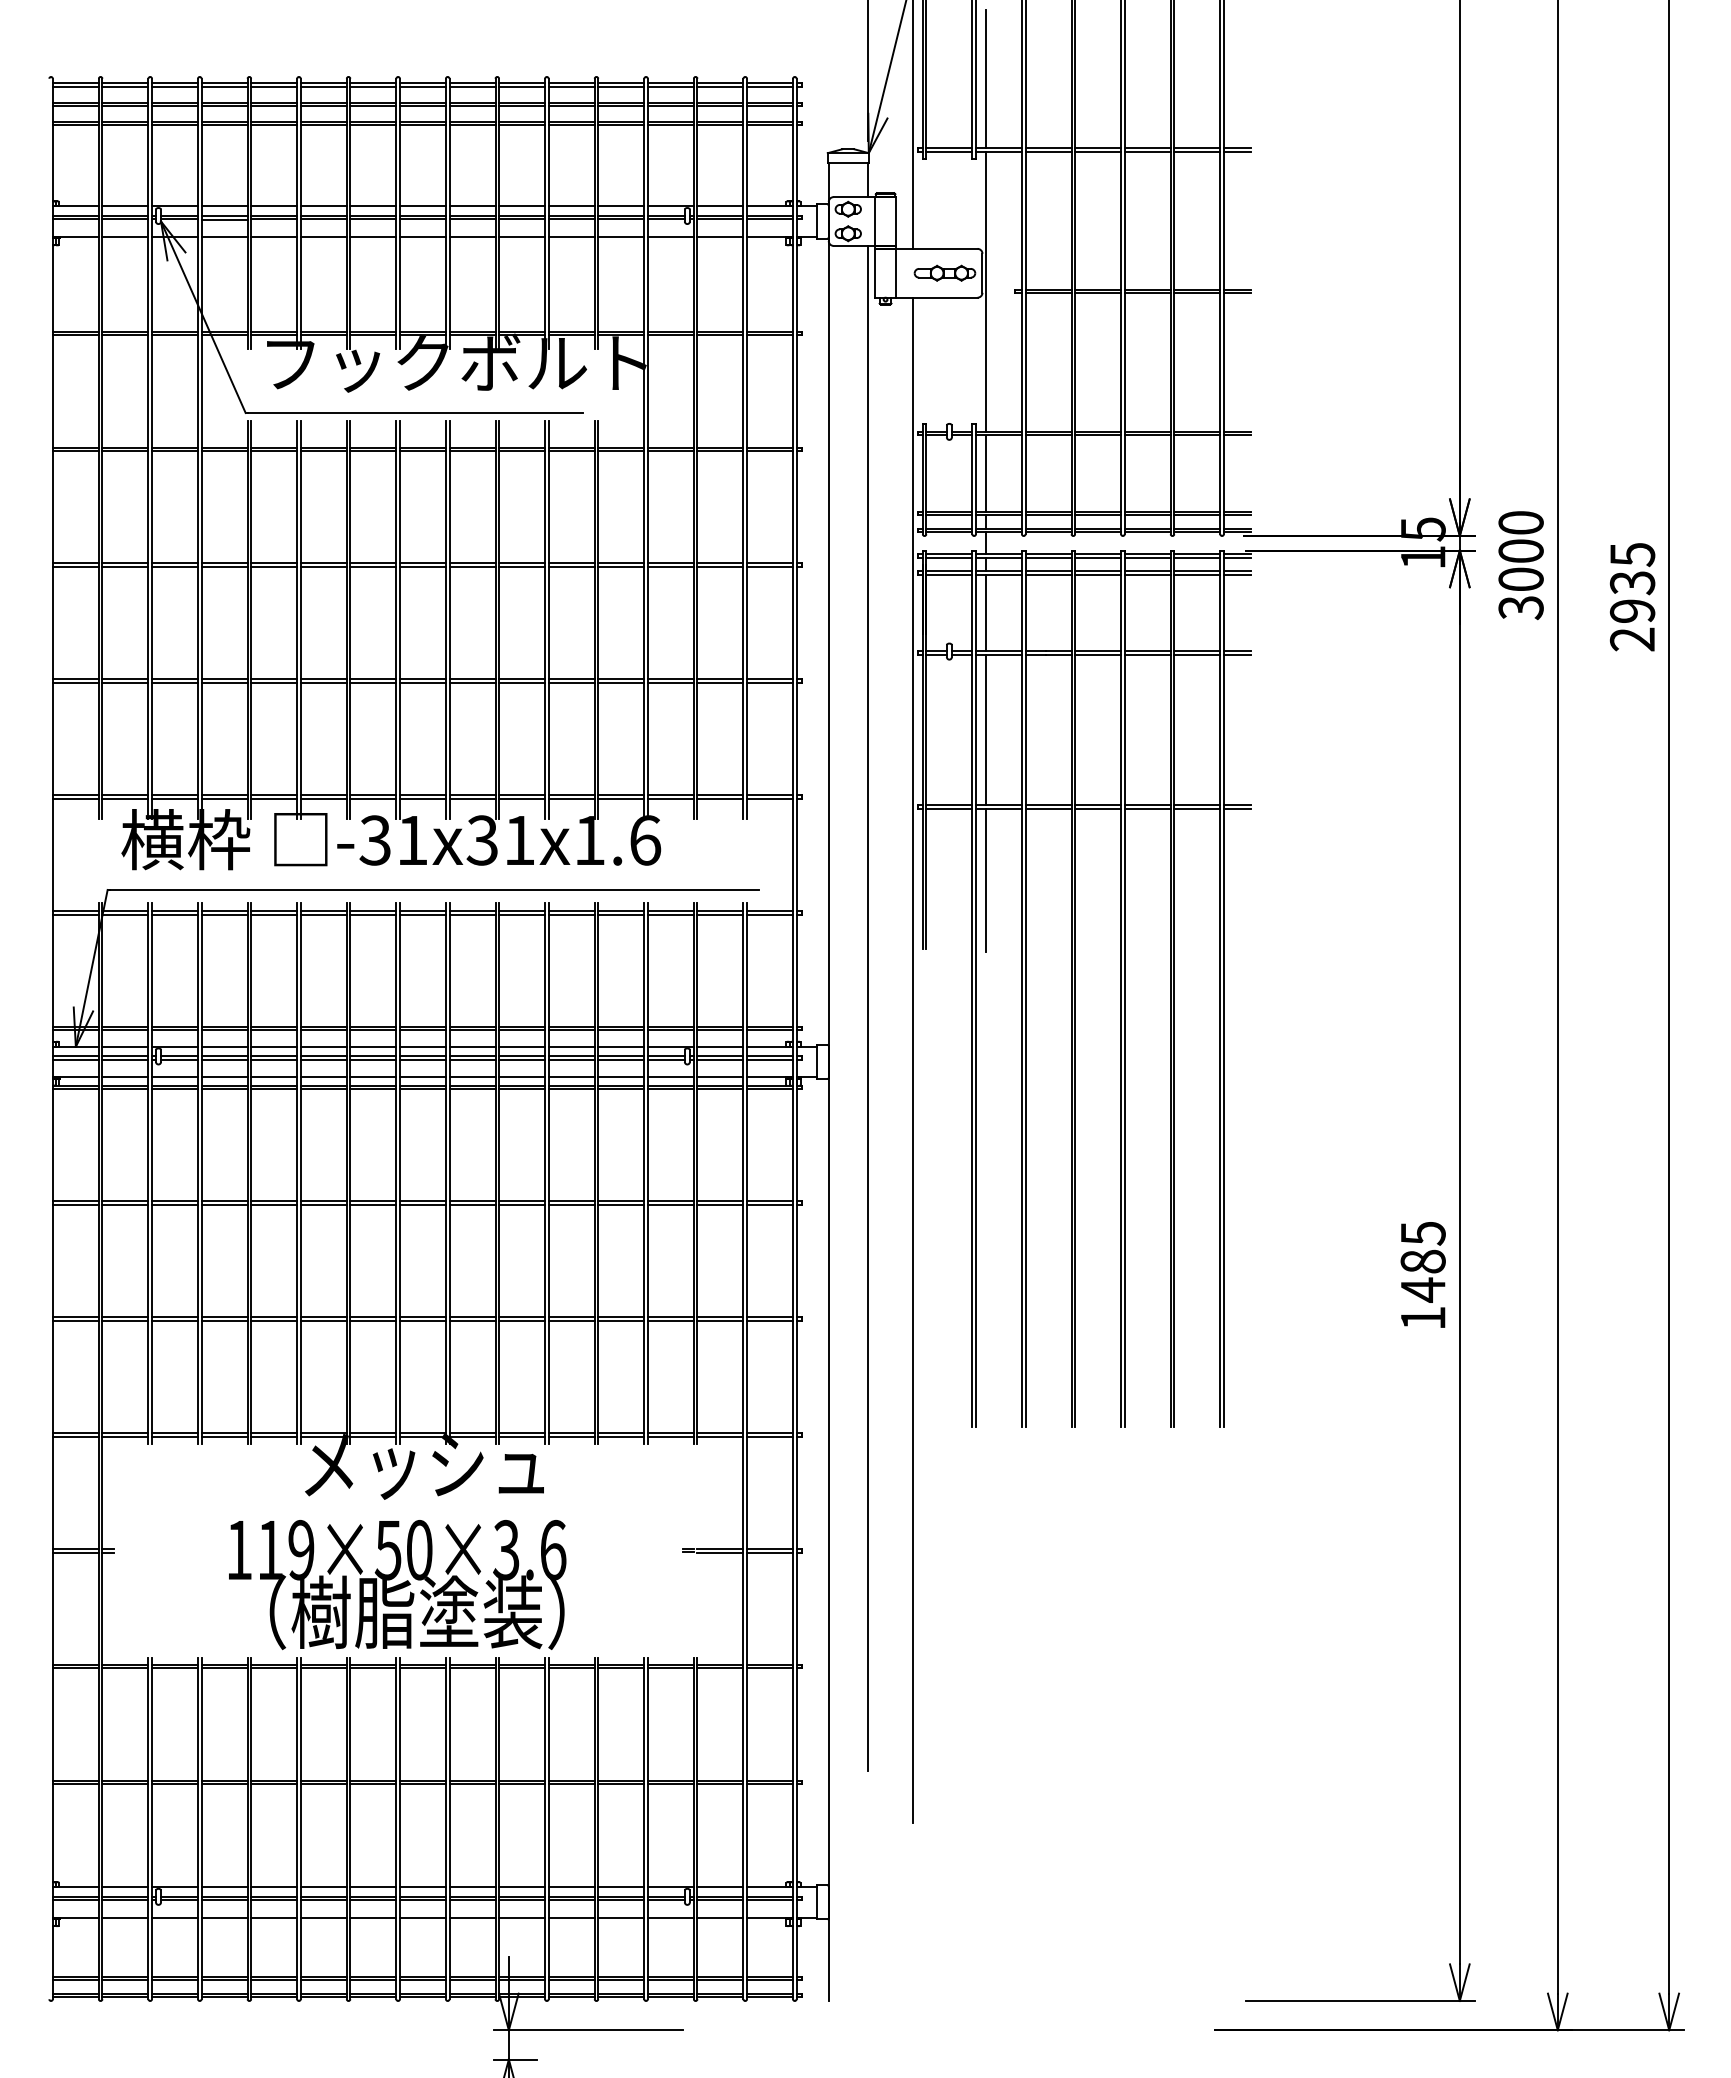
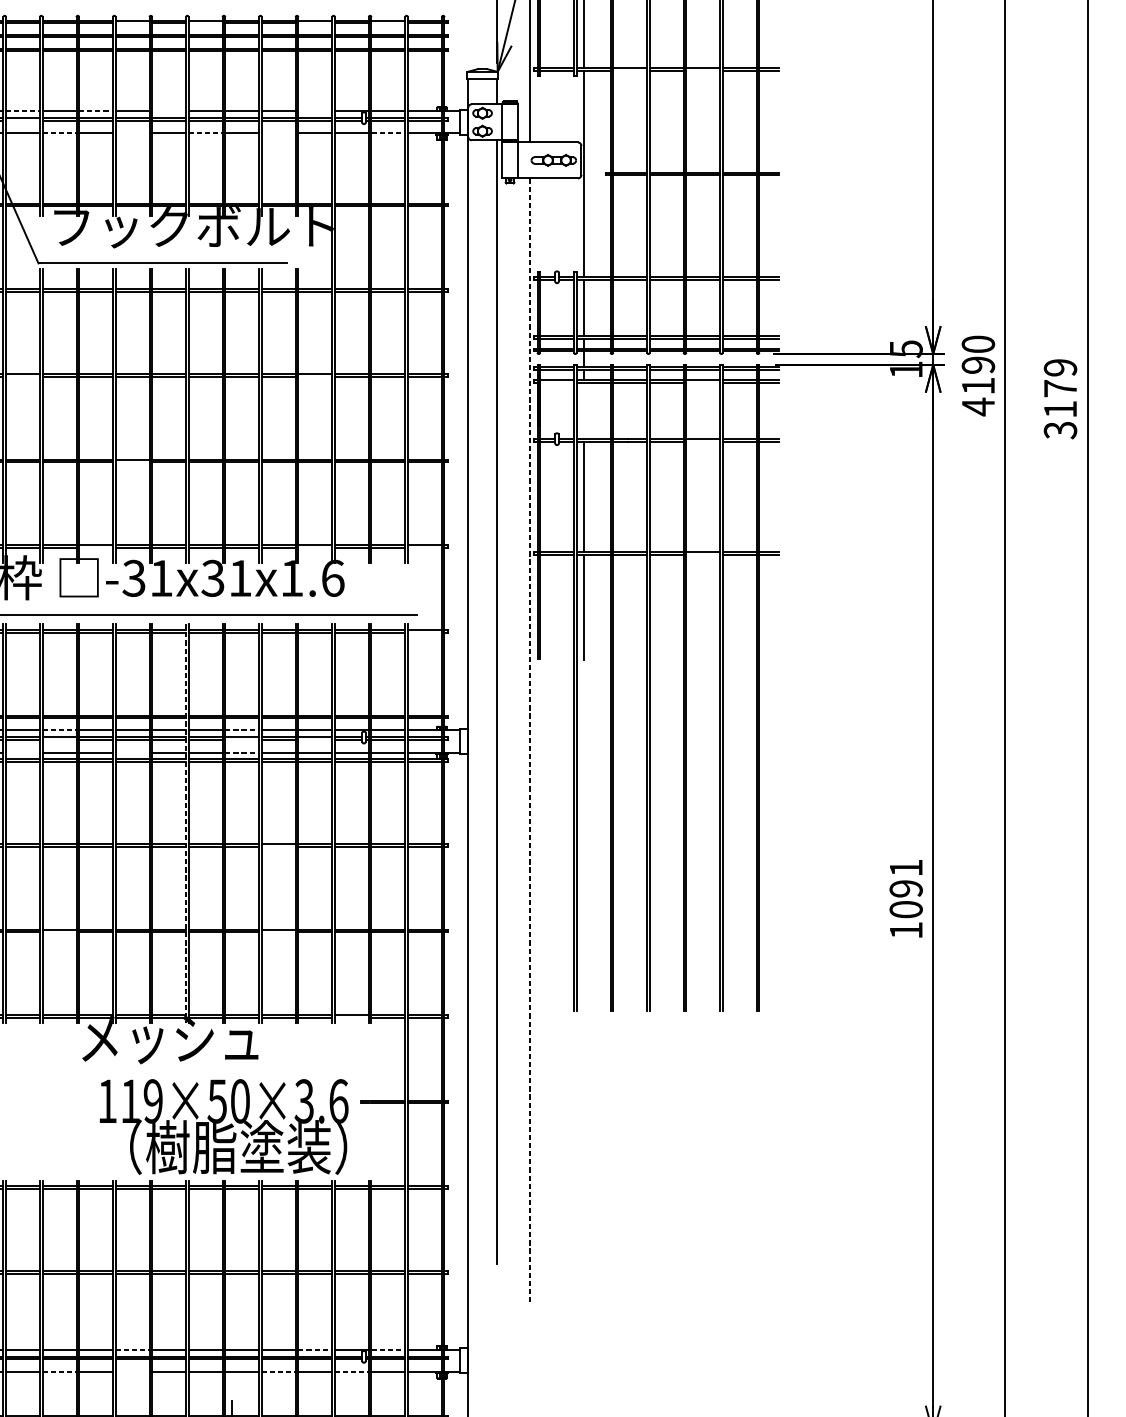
line: (373, 86) -> (132, 22), removed
line: (472, 86) -> (205, 22), removed
line: (621, 86) -> (315, 22), removed
line: (720, 86) -> (388, 22), removed
line: (1048, 151) -> (630, 70), removed
line: (1147, 151) -> (703, 70), removed
line: (225, 206) -> (23, 111), solid -> dashed
line: (324, 206) -> (96, 111), solid -> dashed
line: (422, 206) -> (168, 111), removed
line: (621, 206) -> (315, 111), removed
line: (224, 219) -> (22, 120), removed
line: (274, 236) -> (59, 133), solid -> dashed
line: (373, 236) -> (132, 133), removed
line: (473, 236) -> (206, 133), solid -> dashed
line: (571, 236) -> (278, 133), removed
line: (720, 236) -> (388, 133), solid -> dashed
line: (224, 567) -> (22, 377), removed
line: (621, 567) -> (315, 377), removed
line: (949, 574) -> (557, 382), removed
line: (1147, 574) -> (703, 382), removed
text: (1520, 579) -> (977, 386), 3000 -> 4190
text: (1632, 597) -> (1060, 399), 2935 -> 3179
line: (986, 612) -> (584, 410), removed
line: (1147, 654) -> (703, 441), removed
line: (373, 682) -> (132, 462), removed
line: (323, 798) -> (95, 547), removed
line: (621, 798) -> (315, 547), removed
line: (770, 798) -> (425, 547), removed
line: (1147, 808) -> (703, 554), removed
line: (770, 914) -> (425, 632), removed
line: (274, 1046) -> (59, 730), solid -> dashed
line: (522, 1046) -> (242, 730), solid -> dashed
line: (274, 1059) -> (59, 739), removed
line: (522, 1059) -> (242, 739), removed
line: (621, 1059) -> (315, 739), removed
line: (912, 1060) -> (529, 740), solid -> dashed
line: (224, 1077) -> (22, 753), removed
line: (373, 1077) -> (132, 753), removed
line: (522, 1077) -> (242, 753), solid -> dashed
line: (445, 1173) -> (185, 823), solid -> dashed
line: (571, 1204) -> (278, 846), removed
text: (1422, 1262) -> (905, 889), 1485 -> 1091
line: (274, 1320) -> (59, 932), removed
line: (571, 1320) -> (278, 932), removed
line: (670, 1436) -> (351, 1017), removed
text: (397, 1585) -> (224, 1127), moved
line: (373, 1887) -> (132, 1349), solid -> dashed
line: (621, 1887) -> (315, 1349), solid -> dashed
line: (720, 1887) -> (388, 1349), solid -> dashed
line: (274, 1917) -> (59, 1372), solid -> dashed
line: (373, 1917) -> (132, 1372), removed
line: (572, 1917) -> (279, 1372), solid -> dashed
line: (671, 1917) -> (352, 1372), solid -> dashed

